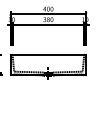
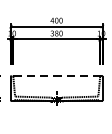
line: (47, 54) -> (55, 75), solid -> dashed

